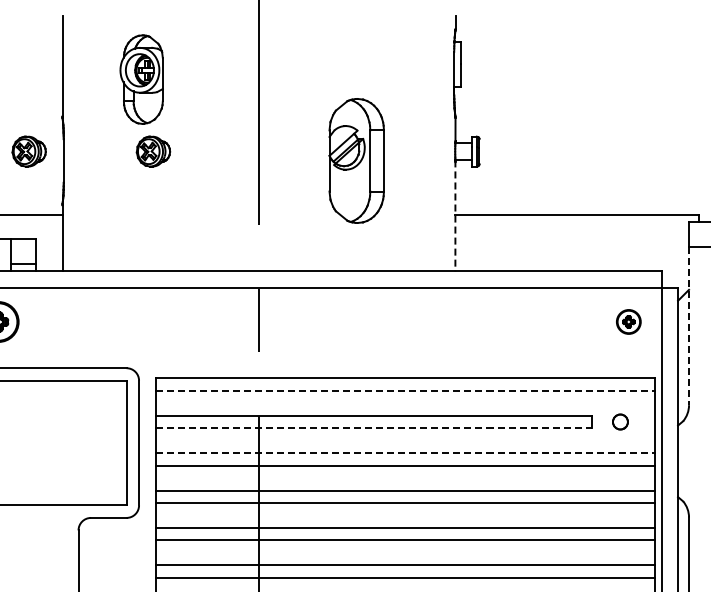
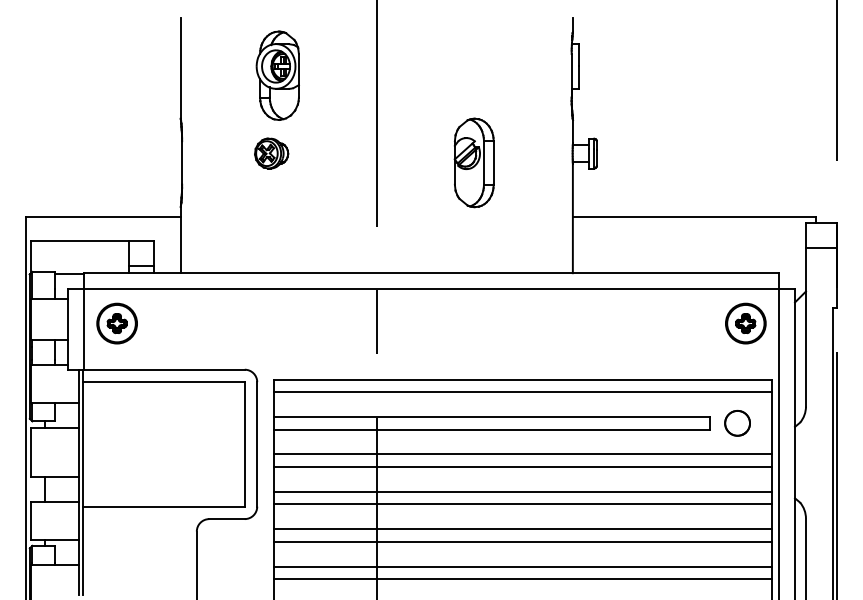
part: (141, 79) -> (277, 75), moved
part: (29, 151) -> (147, 153), removed
part: (355, 160) -> (473, 162), size x0.71
line: (455, 216) -> (572, 218), dashed -> solid
part: (628, 321) -> (745, 323), size x1.67
line: (688, 325) -> (805, 327), dashed -> solid
line: (404, 391) -> (522, 392), dashed -> solid
circle: (620, 422) -> (737, 423), size x1.67
line: (373, 428) -> (491, 429), dashed -> solid
line: (404, 453) -> (522, 454), dashed -> solid

